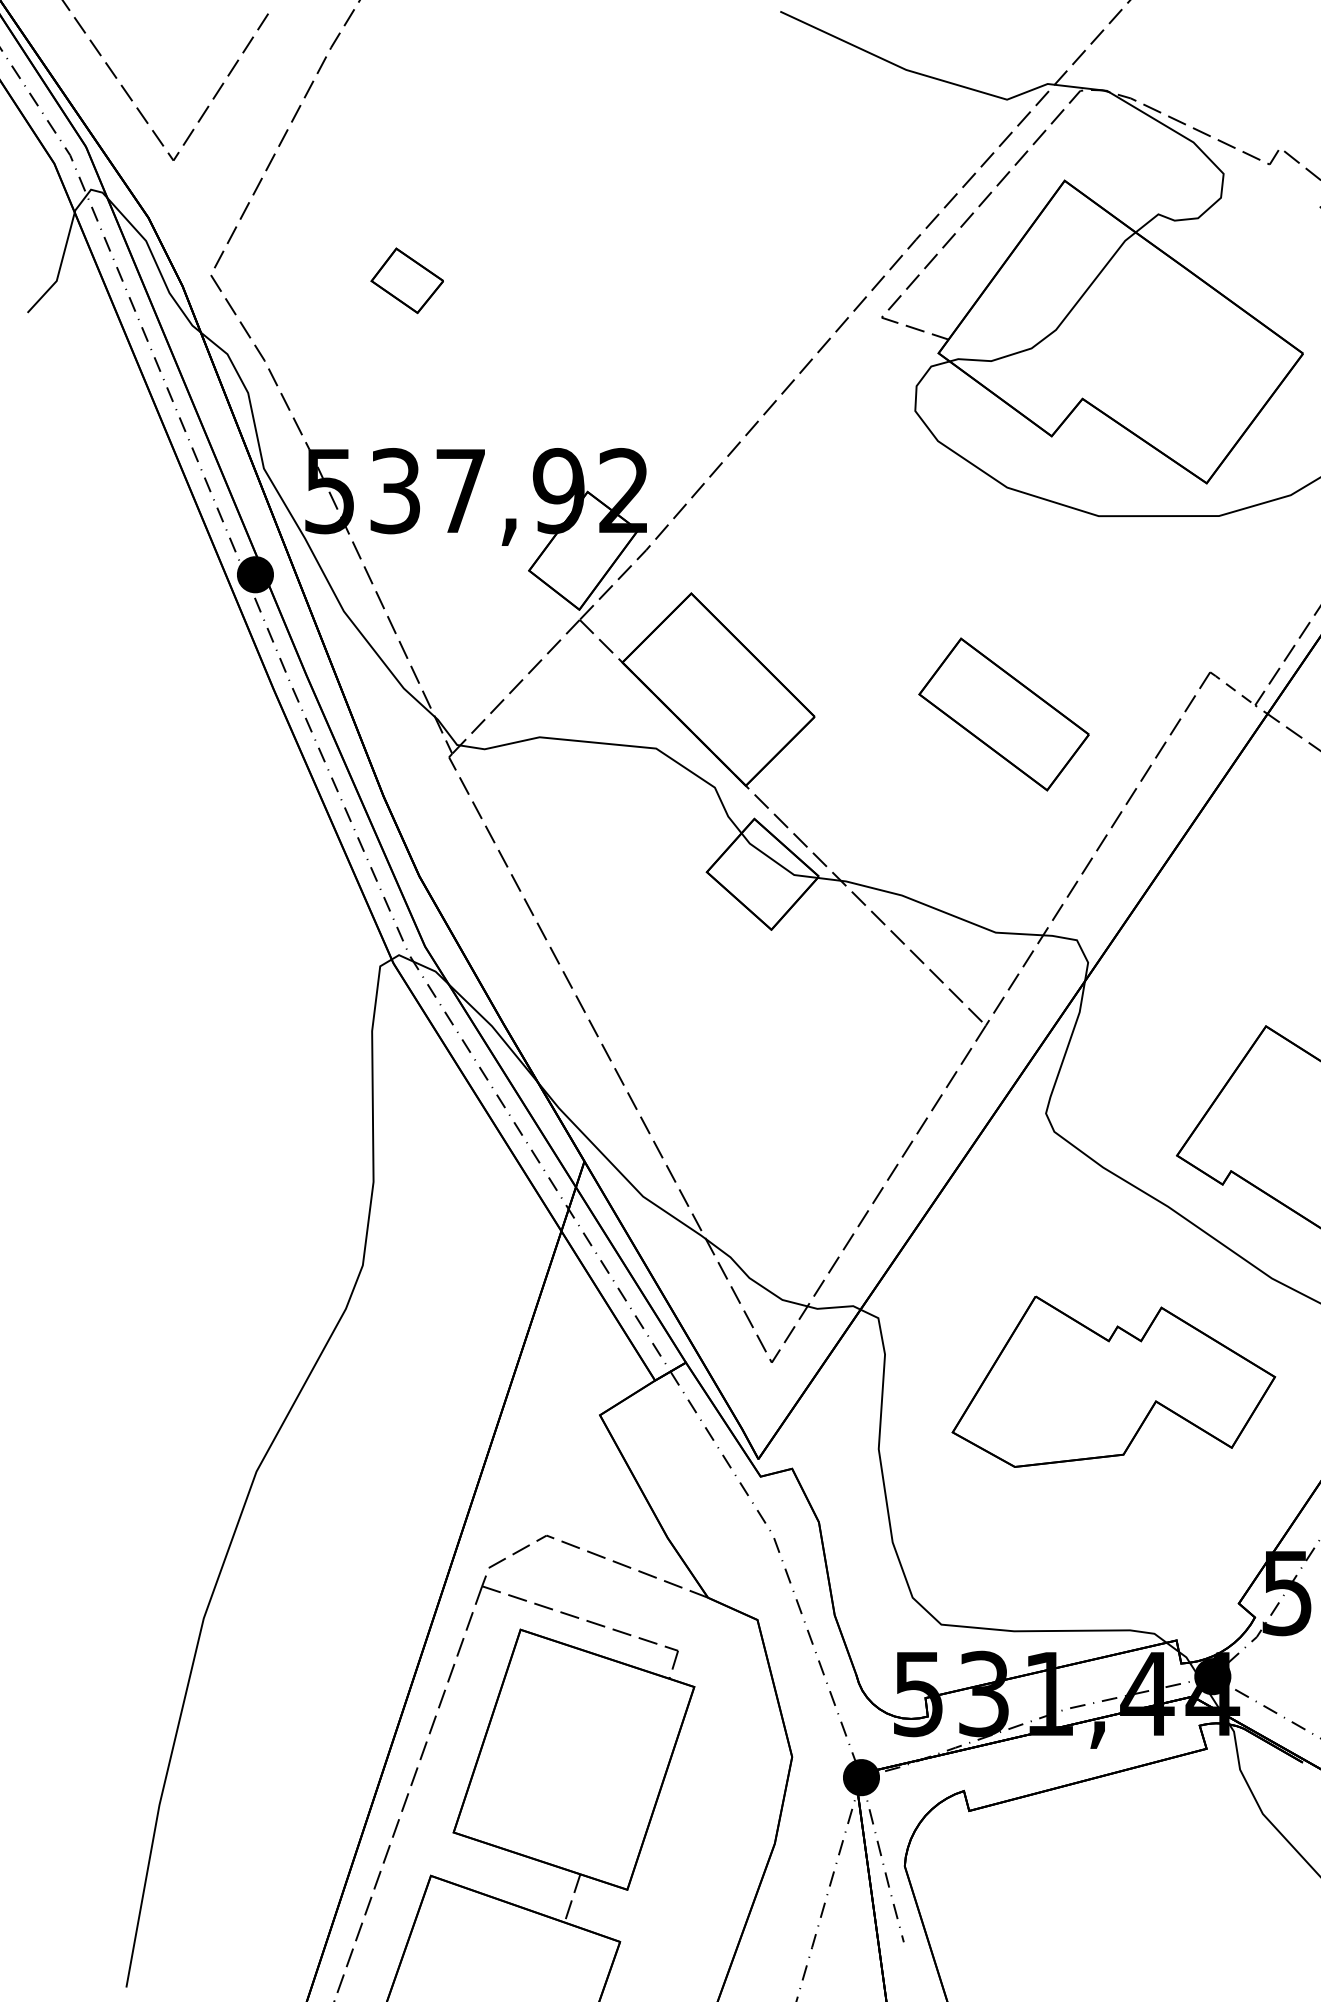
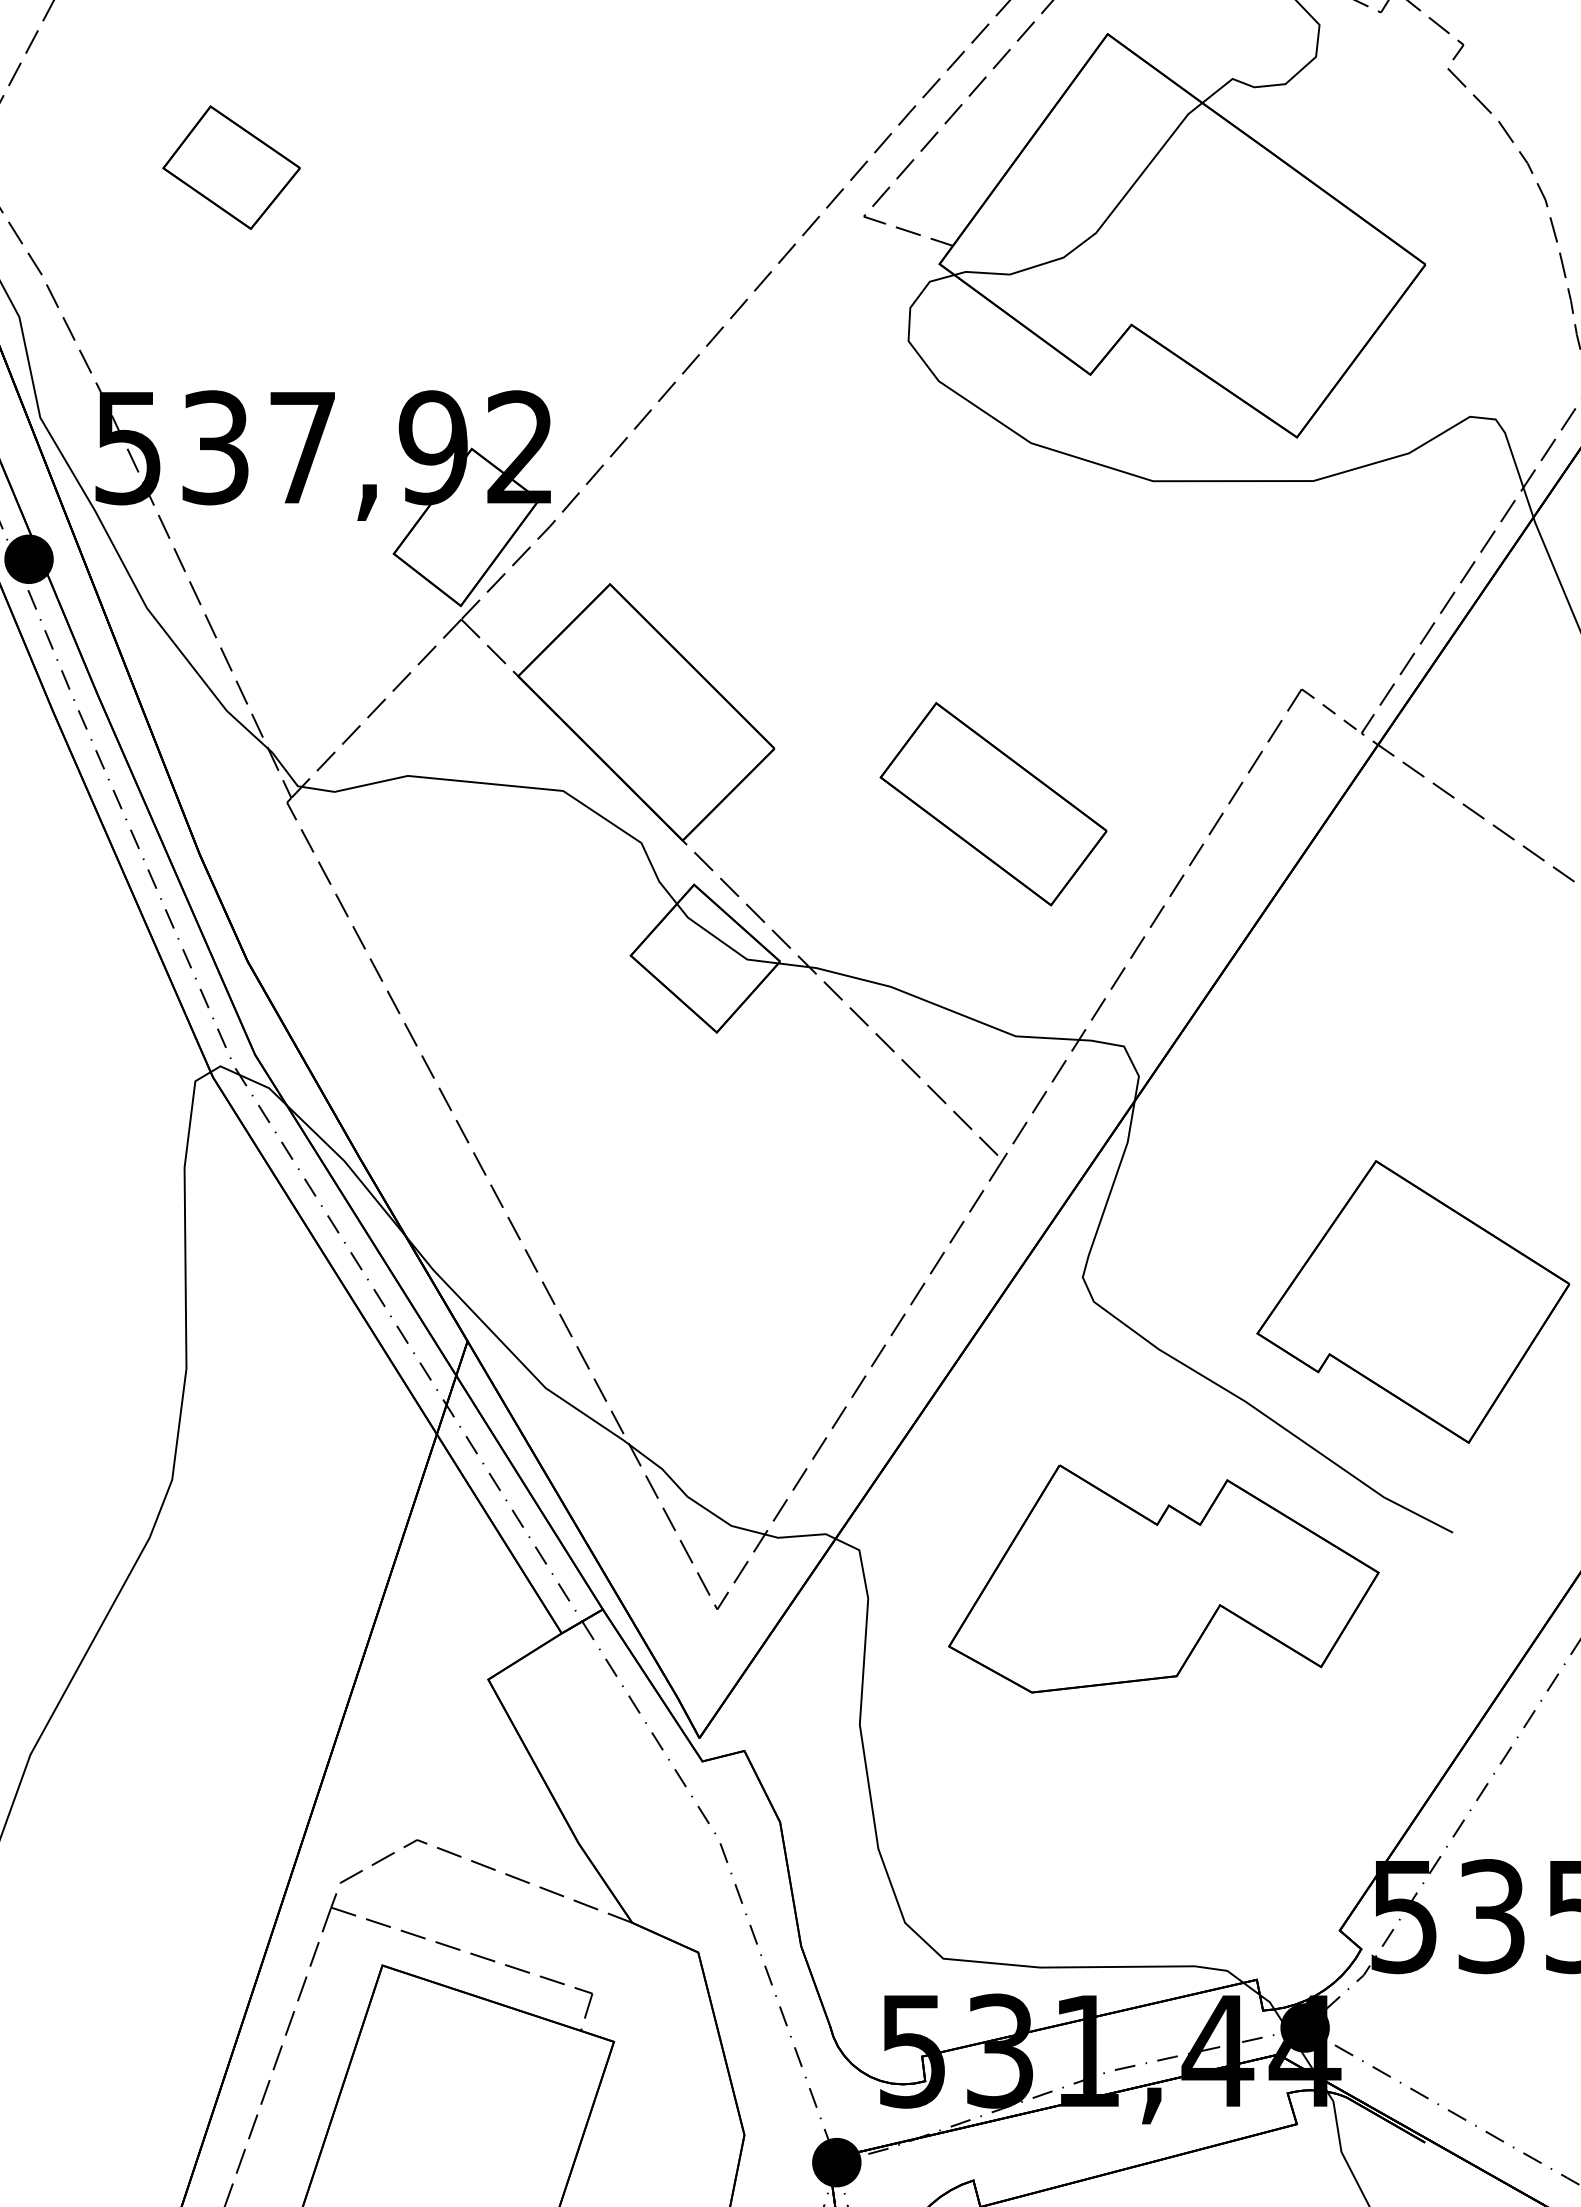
part: (407, 280) -> (231, 167), size x1.43
part: (1003, 714) -> (992, 804), moved
part: (1113, 1381) -> (1163, 1578), moved

